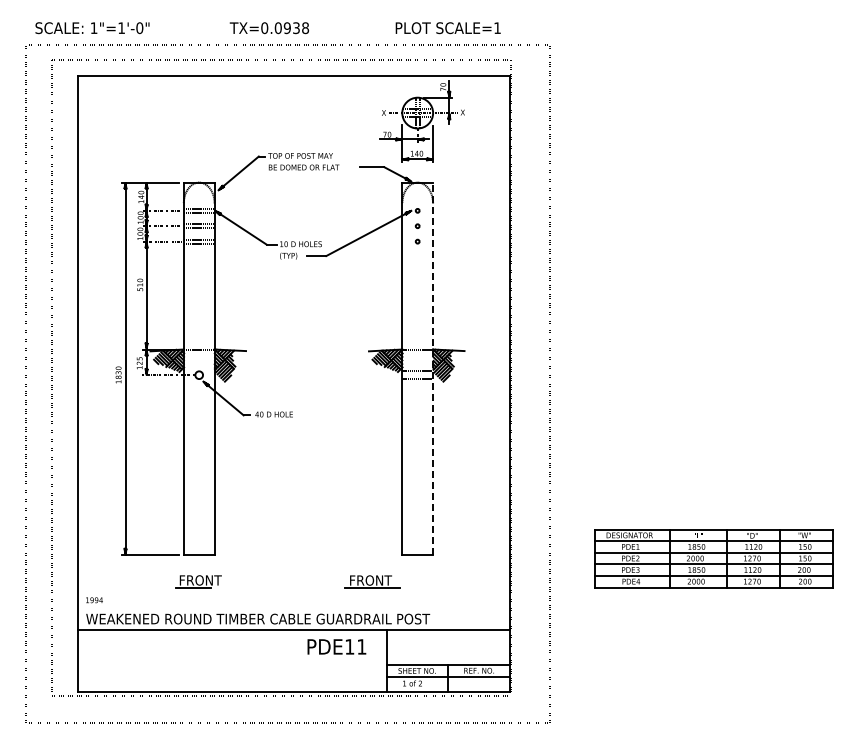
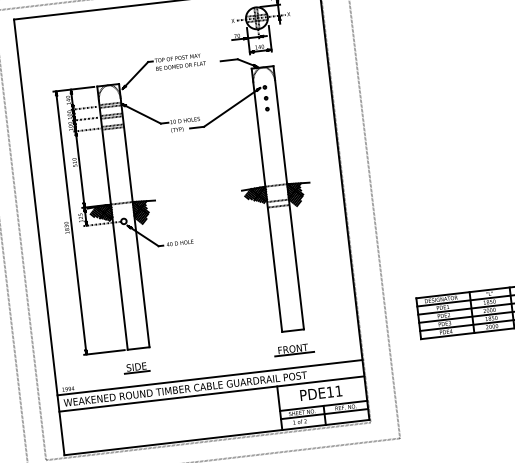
line: (433, 368) -> (288, 197), dashed -> solid
text: (200, 580) -> (141, 366), FRONT -> SIDE
part: (372, 581) -> (294, 349), moved
line: (293, 607) -> (209, 377), added
text: (336, 646) -> (320, 392), moved

